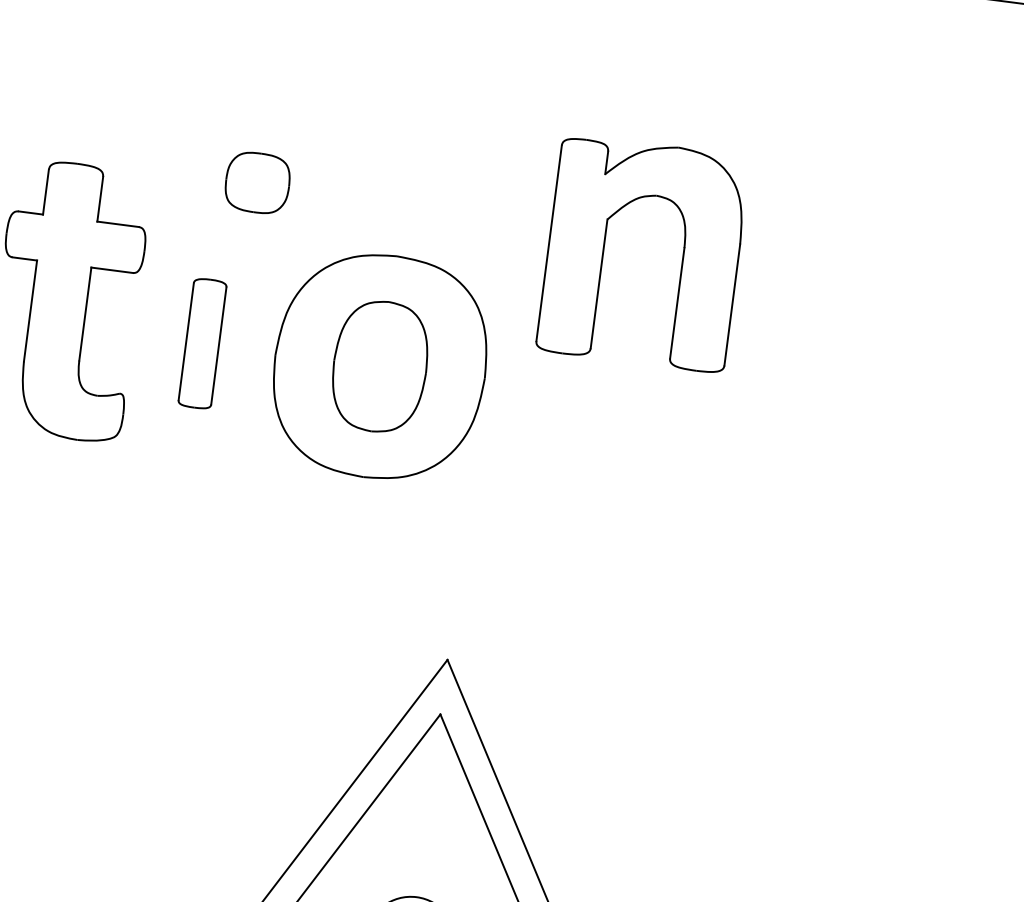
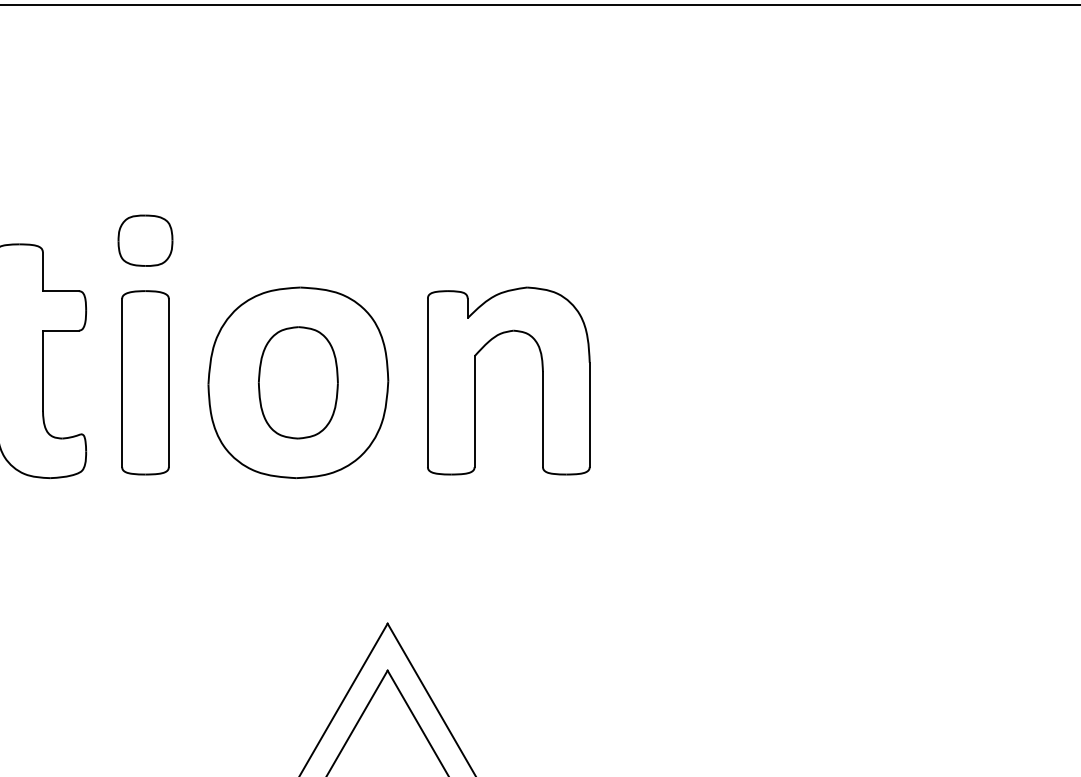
part: (257, 182) -> (145, 240), moved
part: (604, 247) -> (475, 380), moved
part: (202, 343) -> (145, 382), size x1.67

